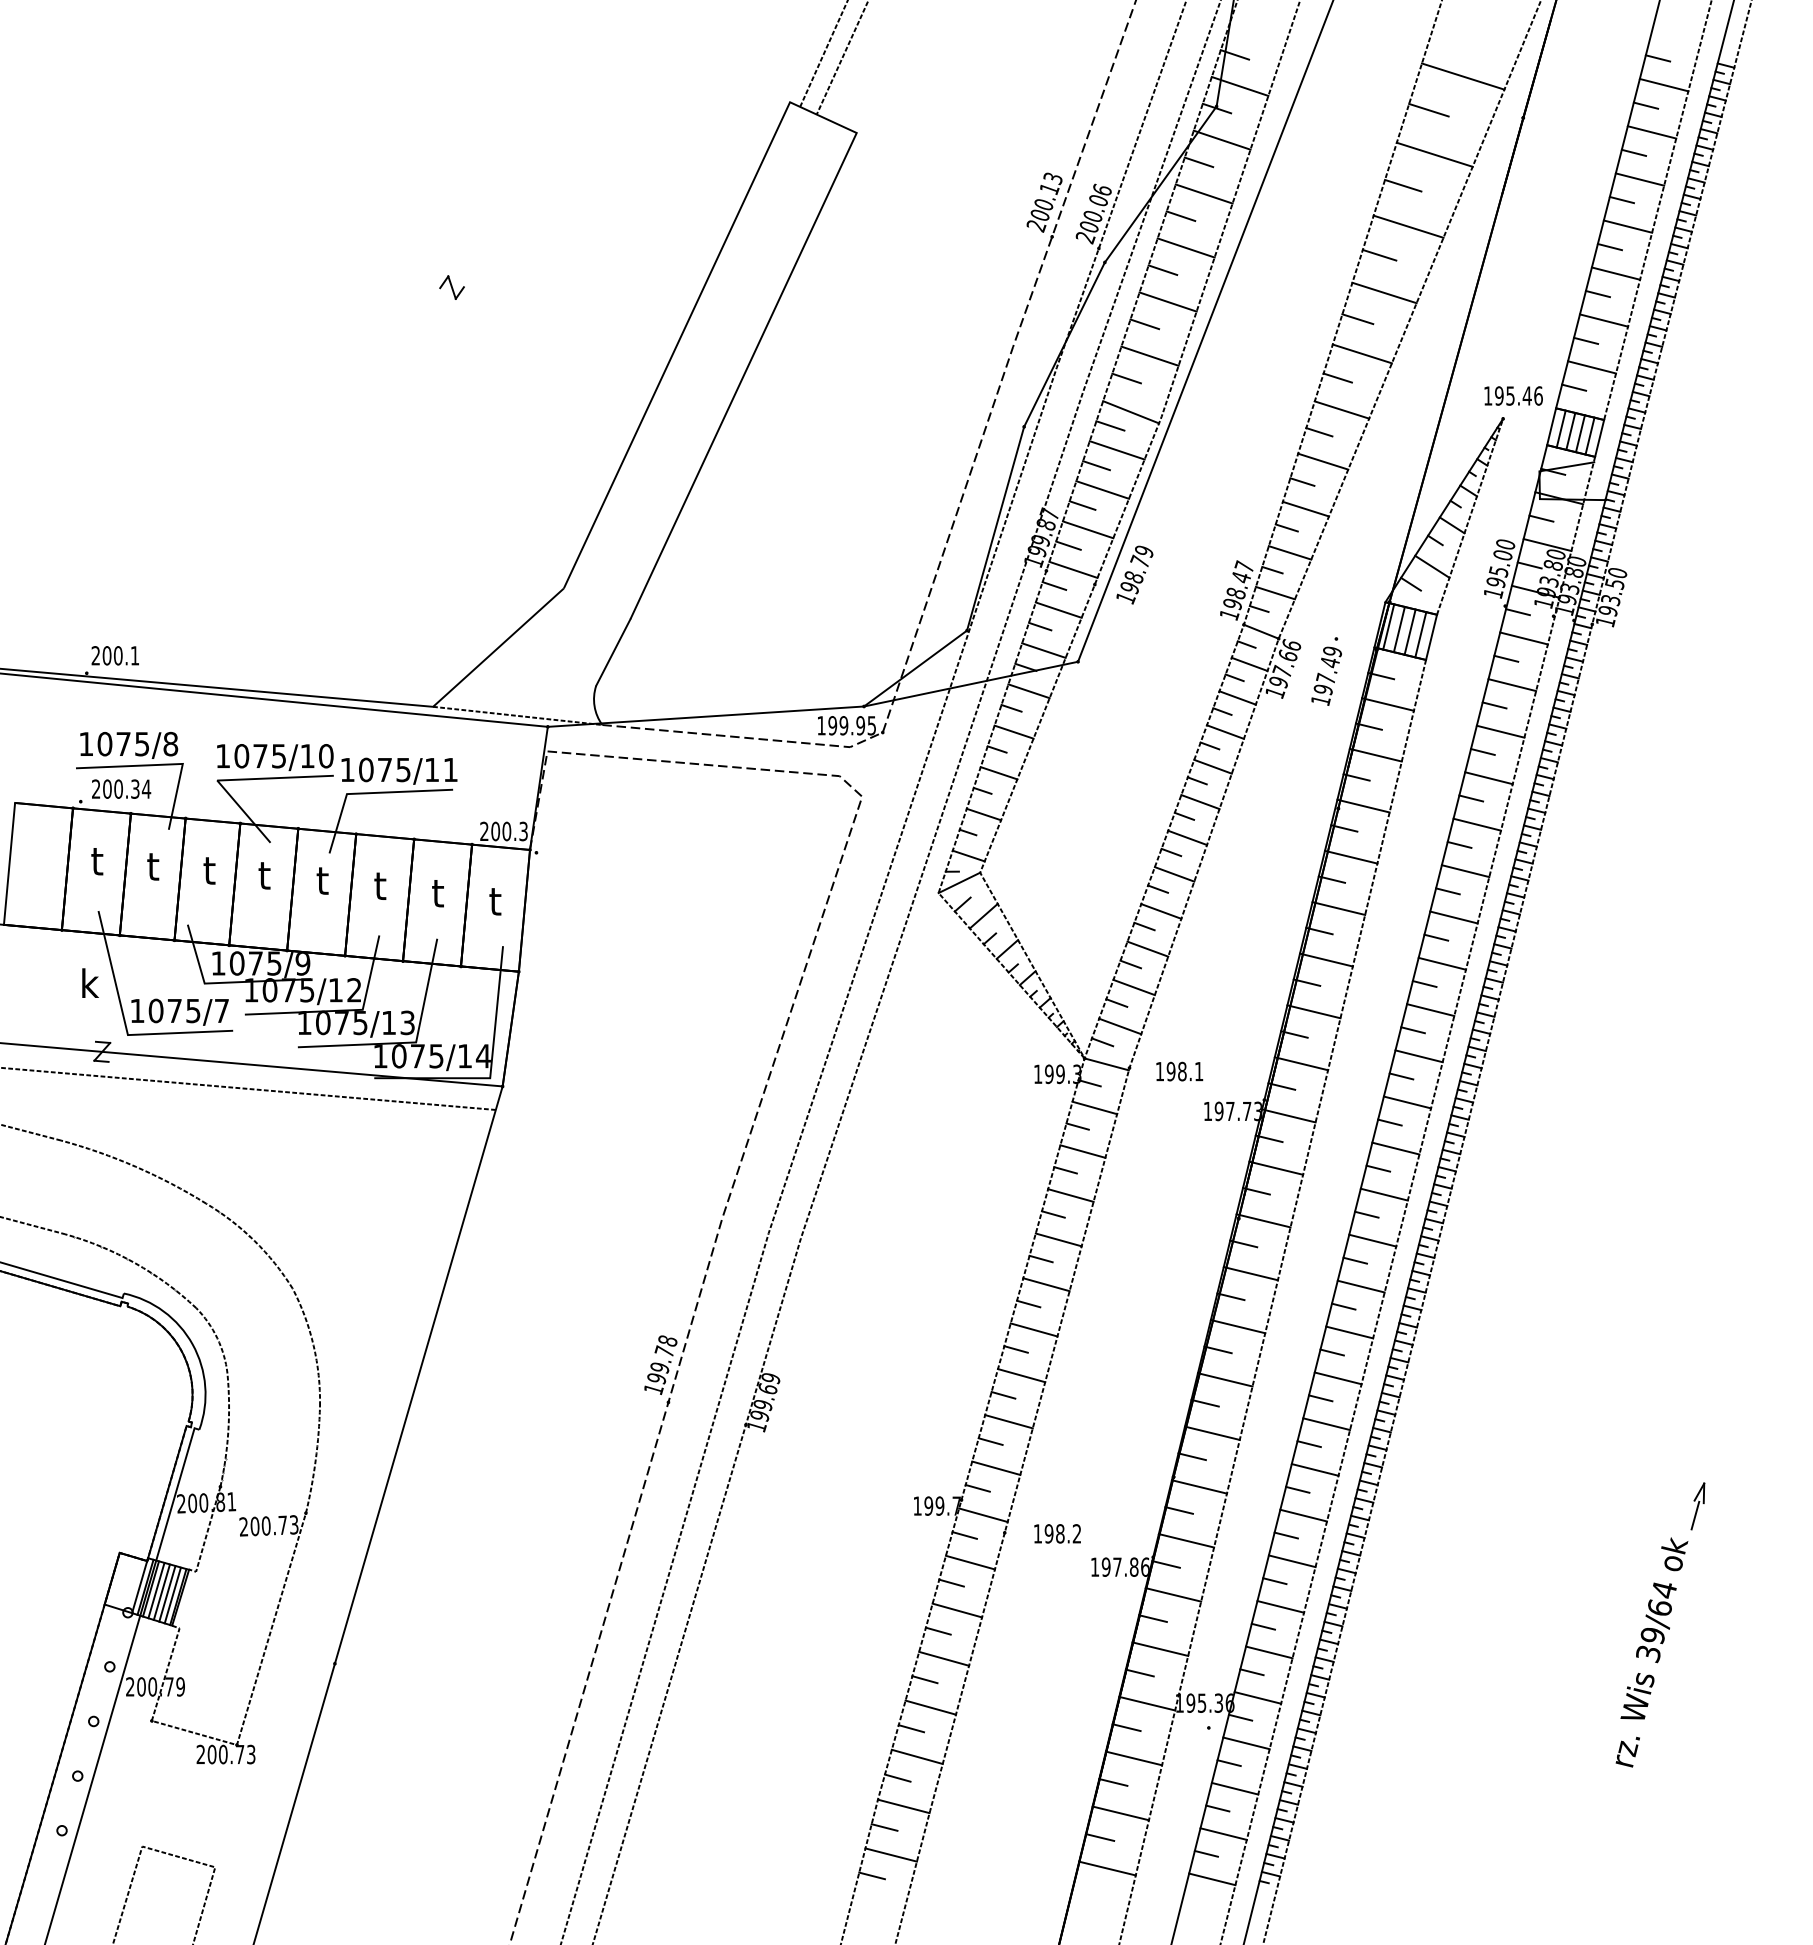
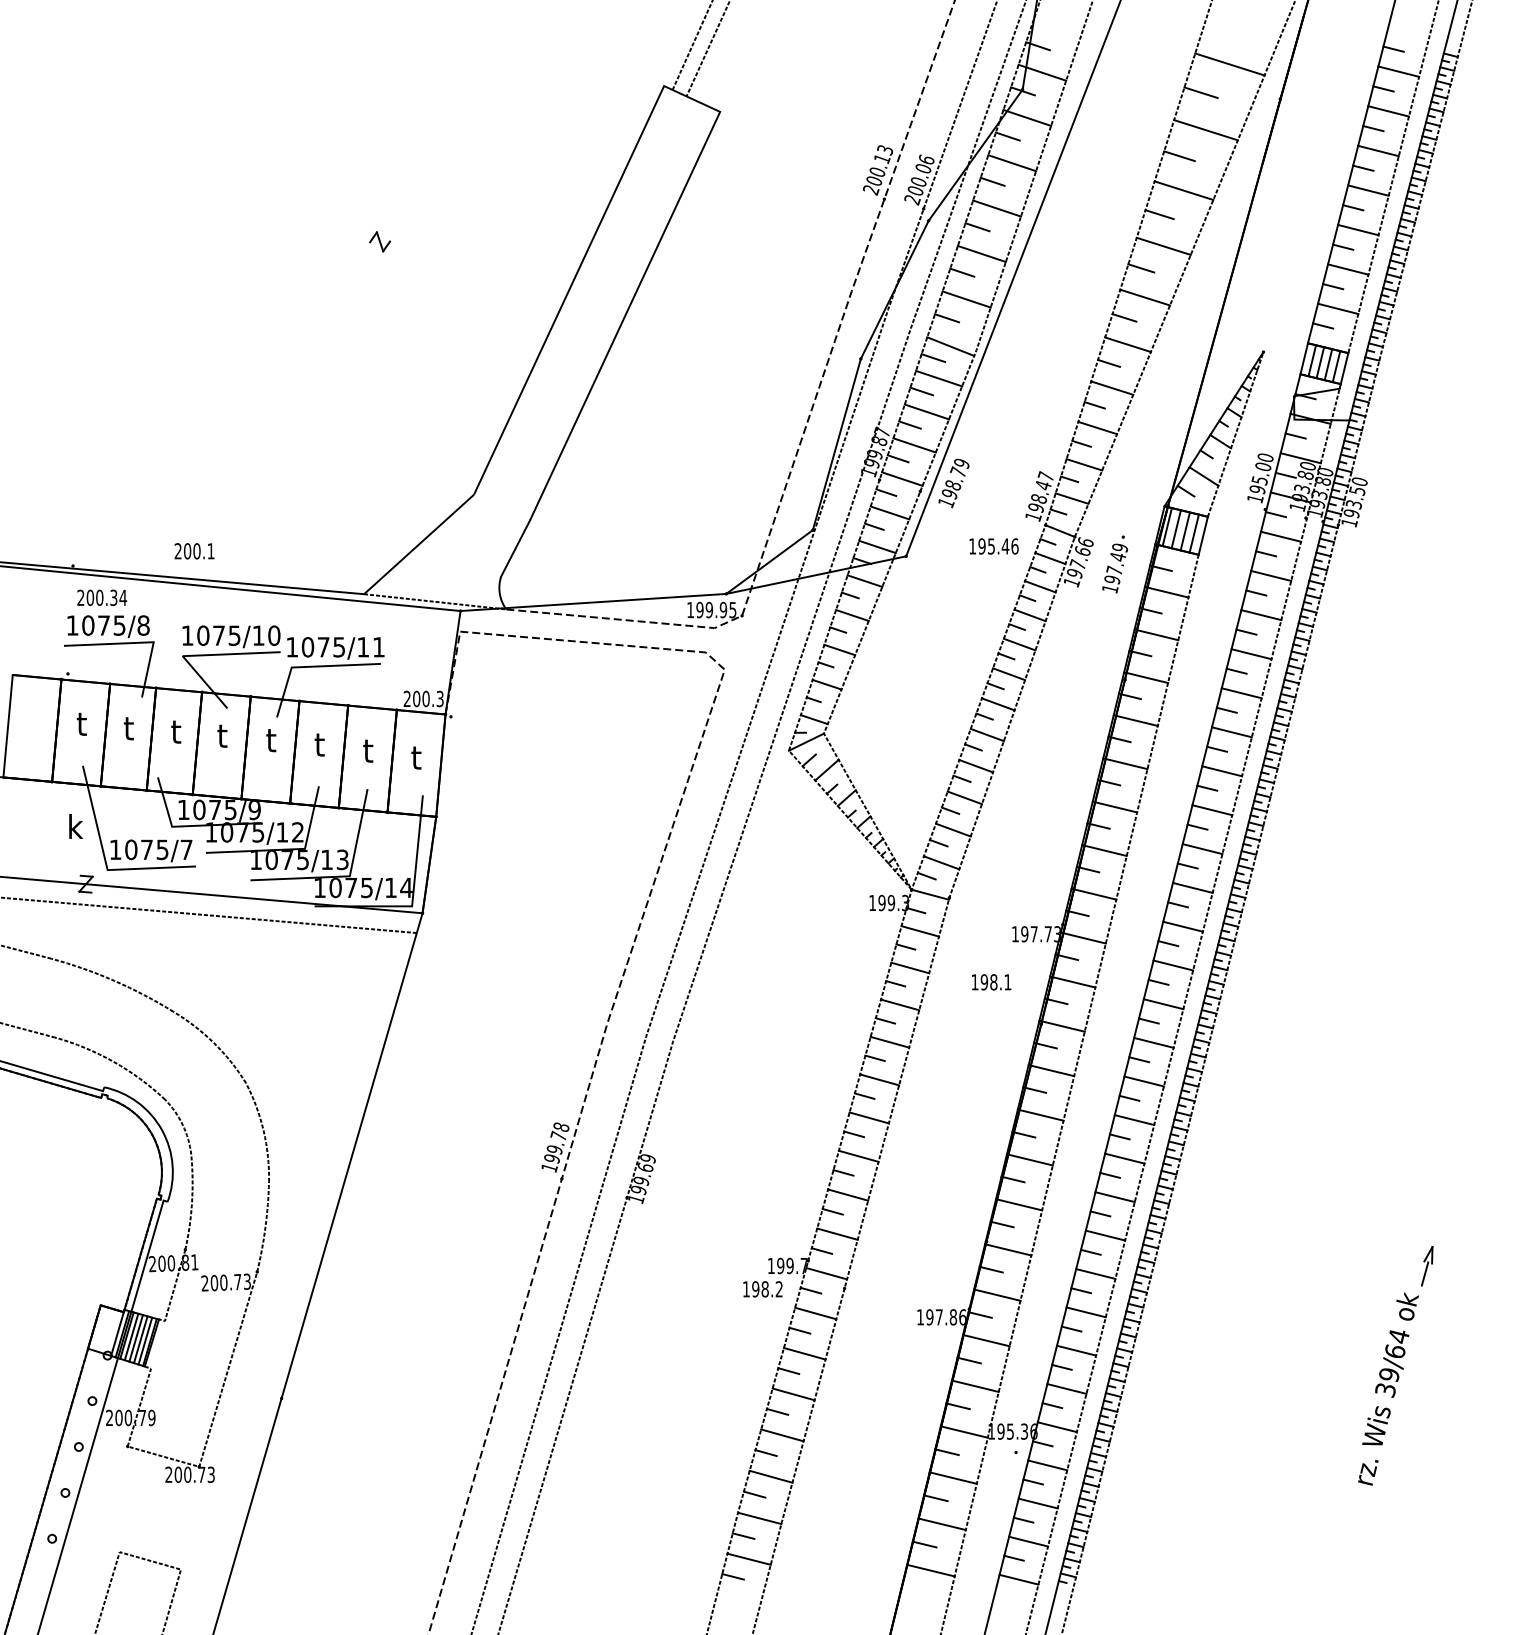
text: (1513, 395) -> (993, 546), moved
text: (114, 655) -> (193, 551), moved
text: (121, 788) -> (102, 597), moved
text: (1179, 1071) -> (991, 982), moved
text: (1057, 1533) -> (762, 1289), moved

